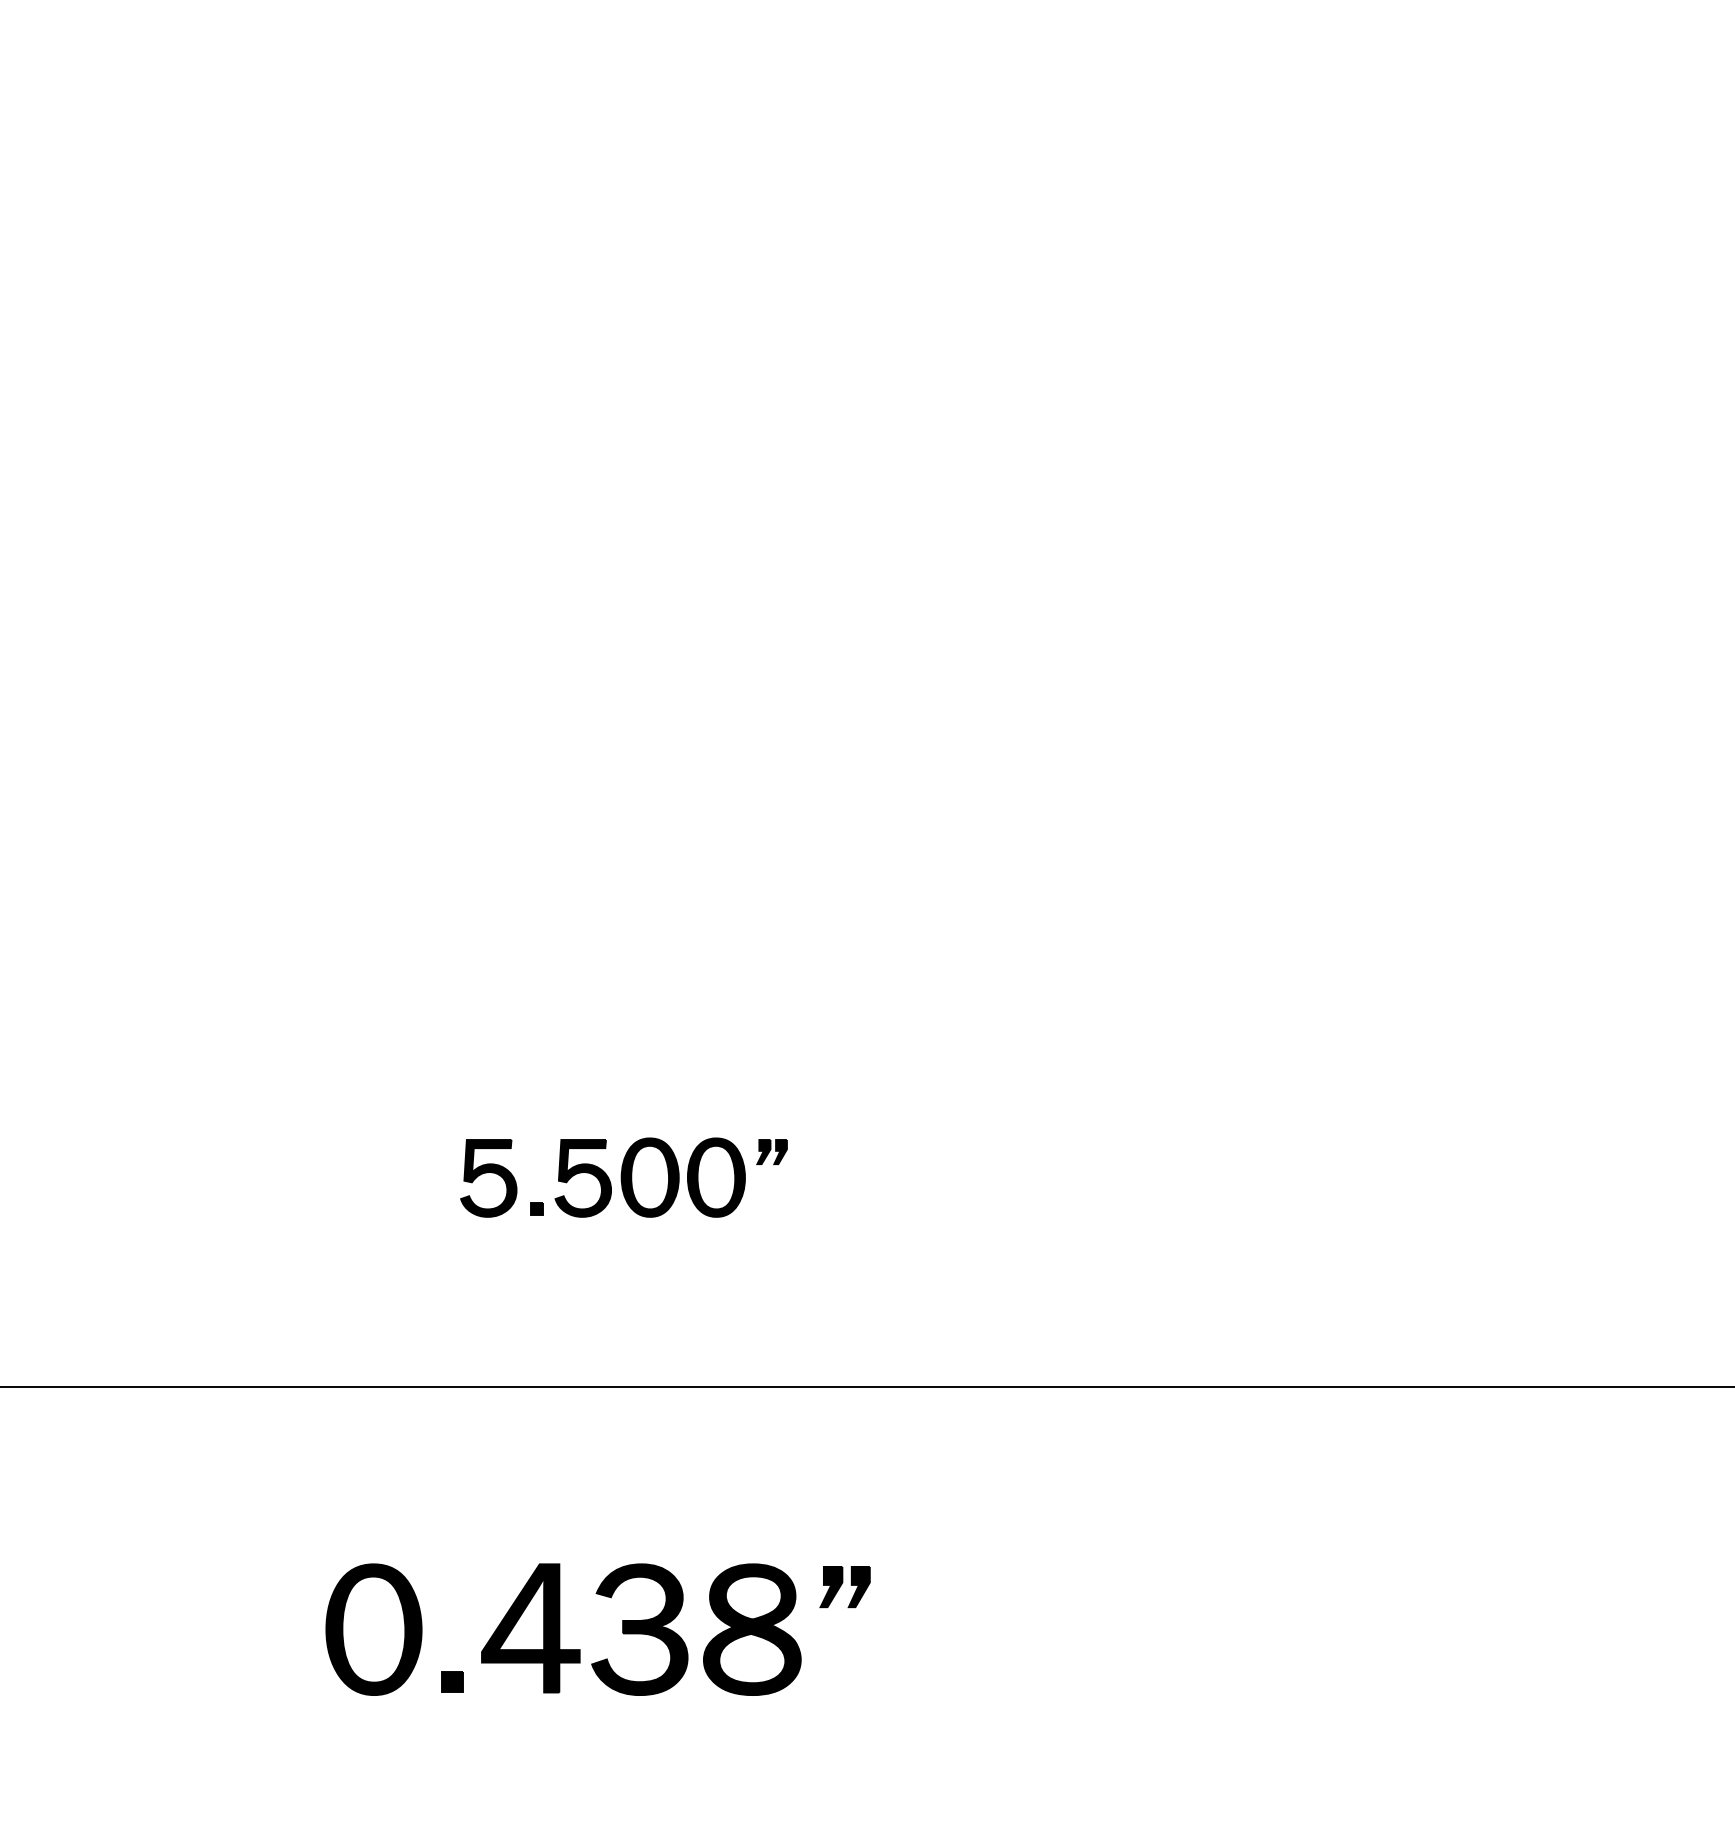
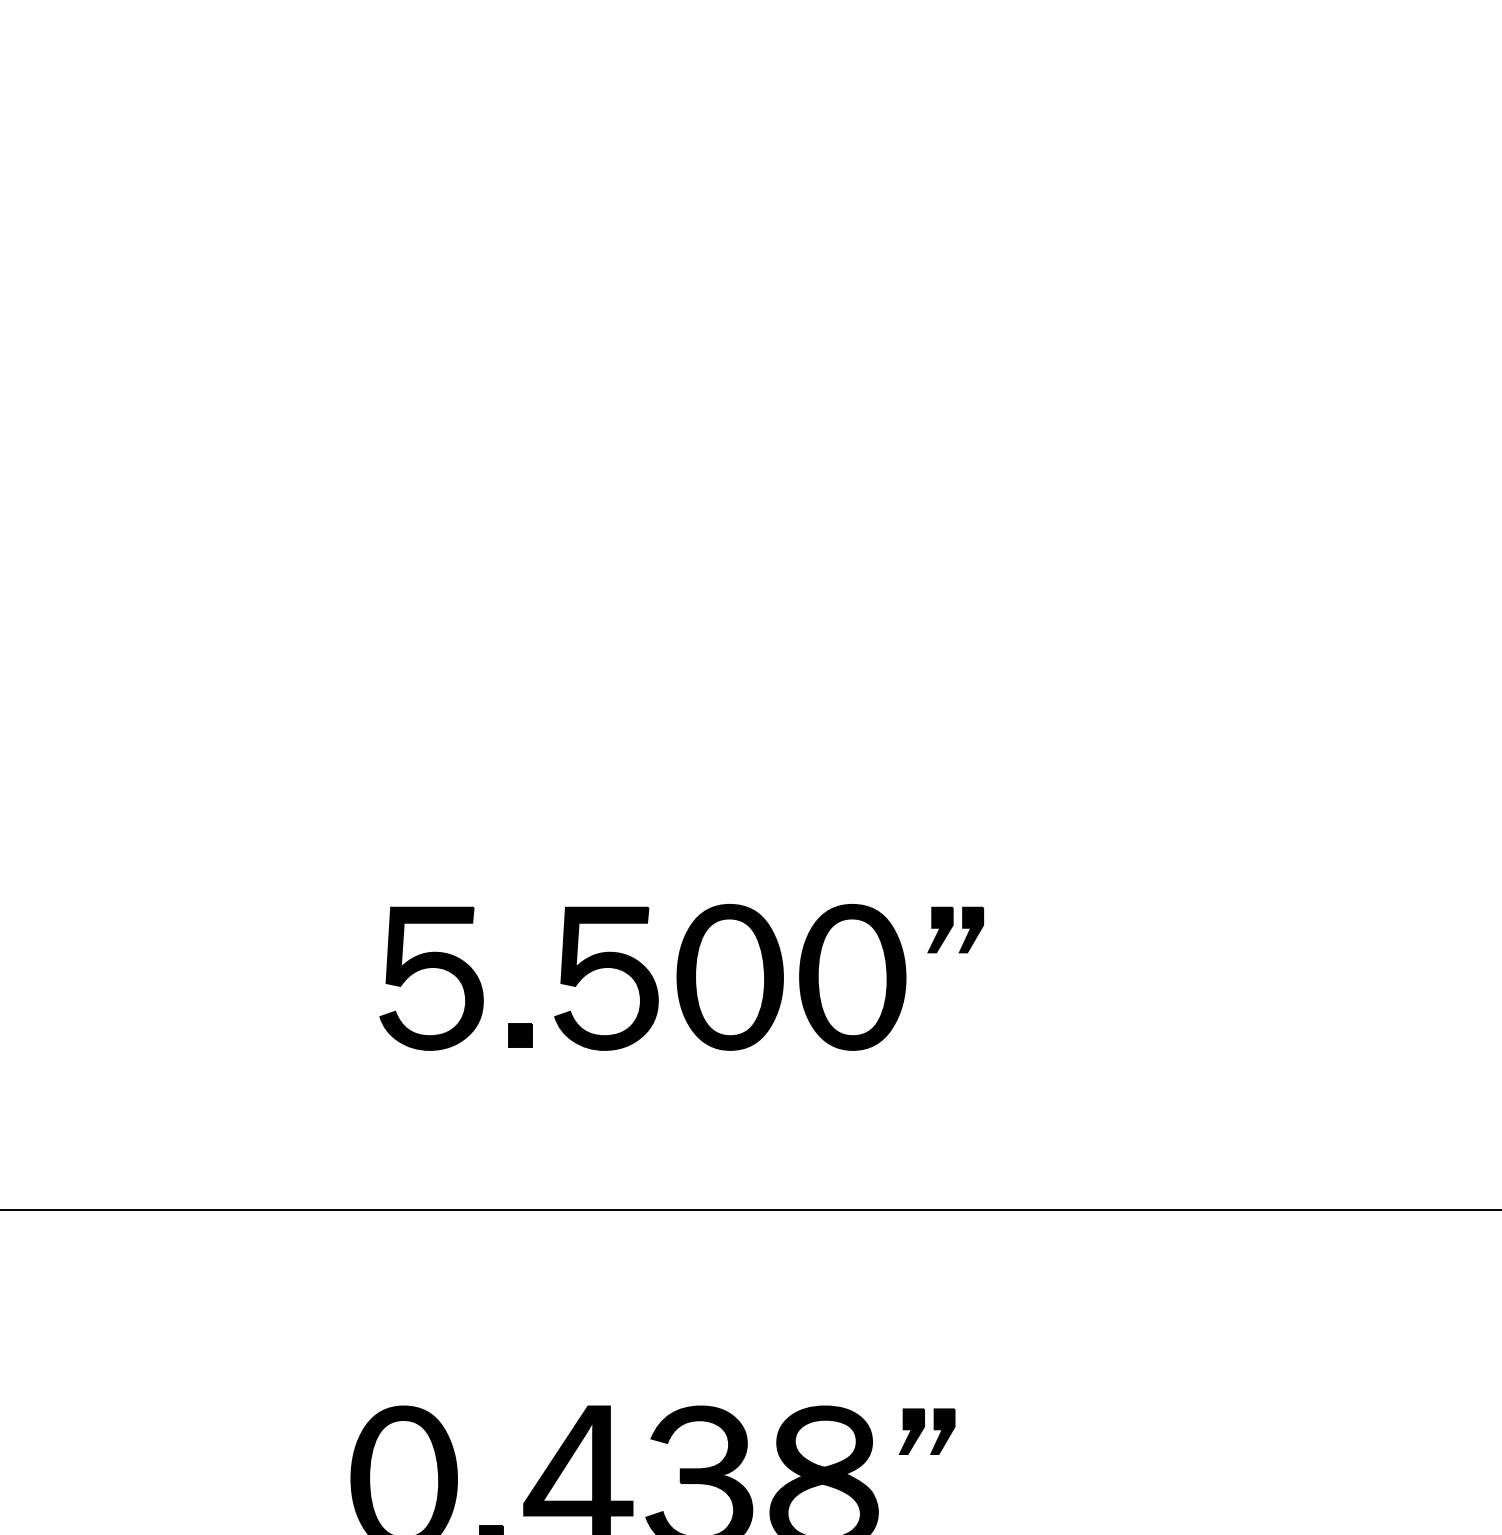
part: (623, 1177) -> (681, 977), size x1.67

